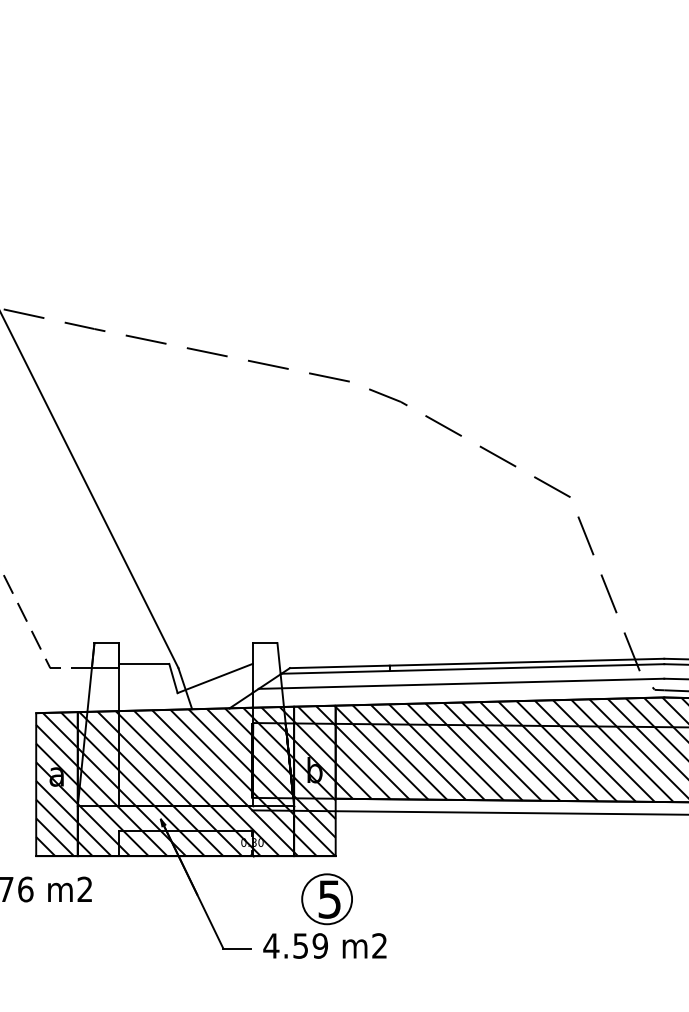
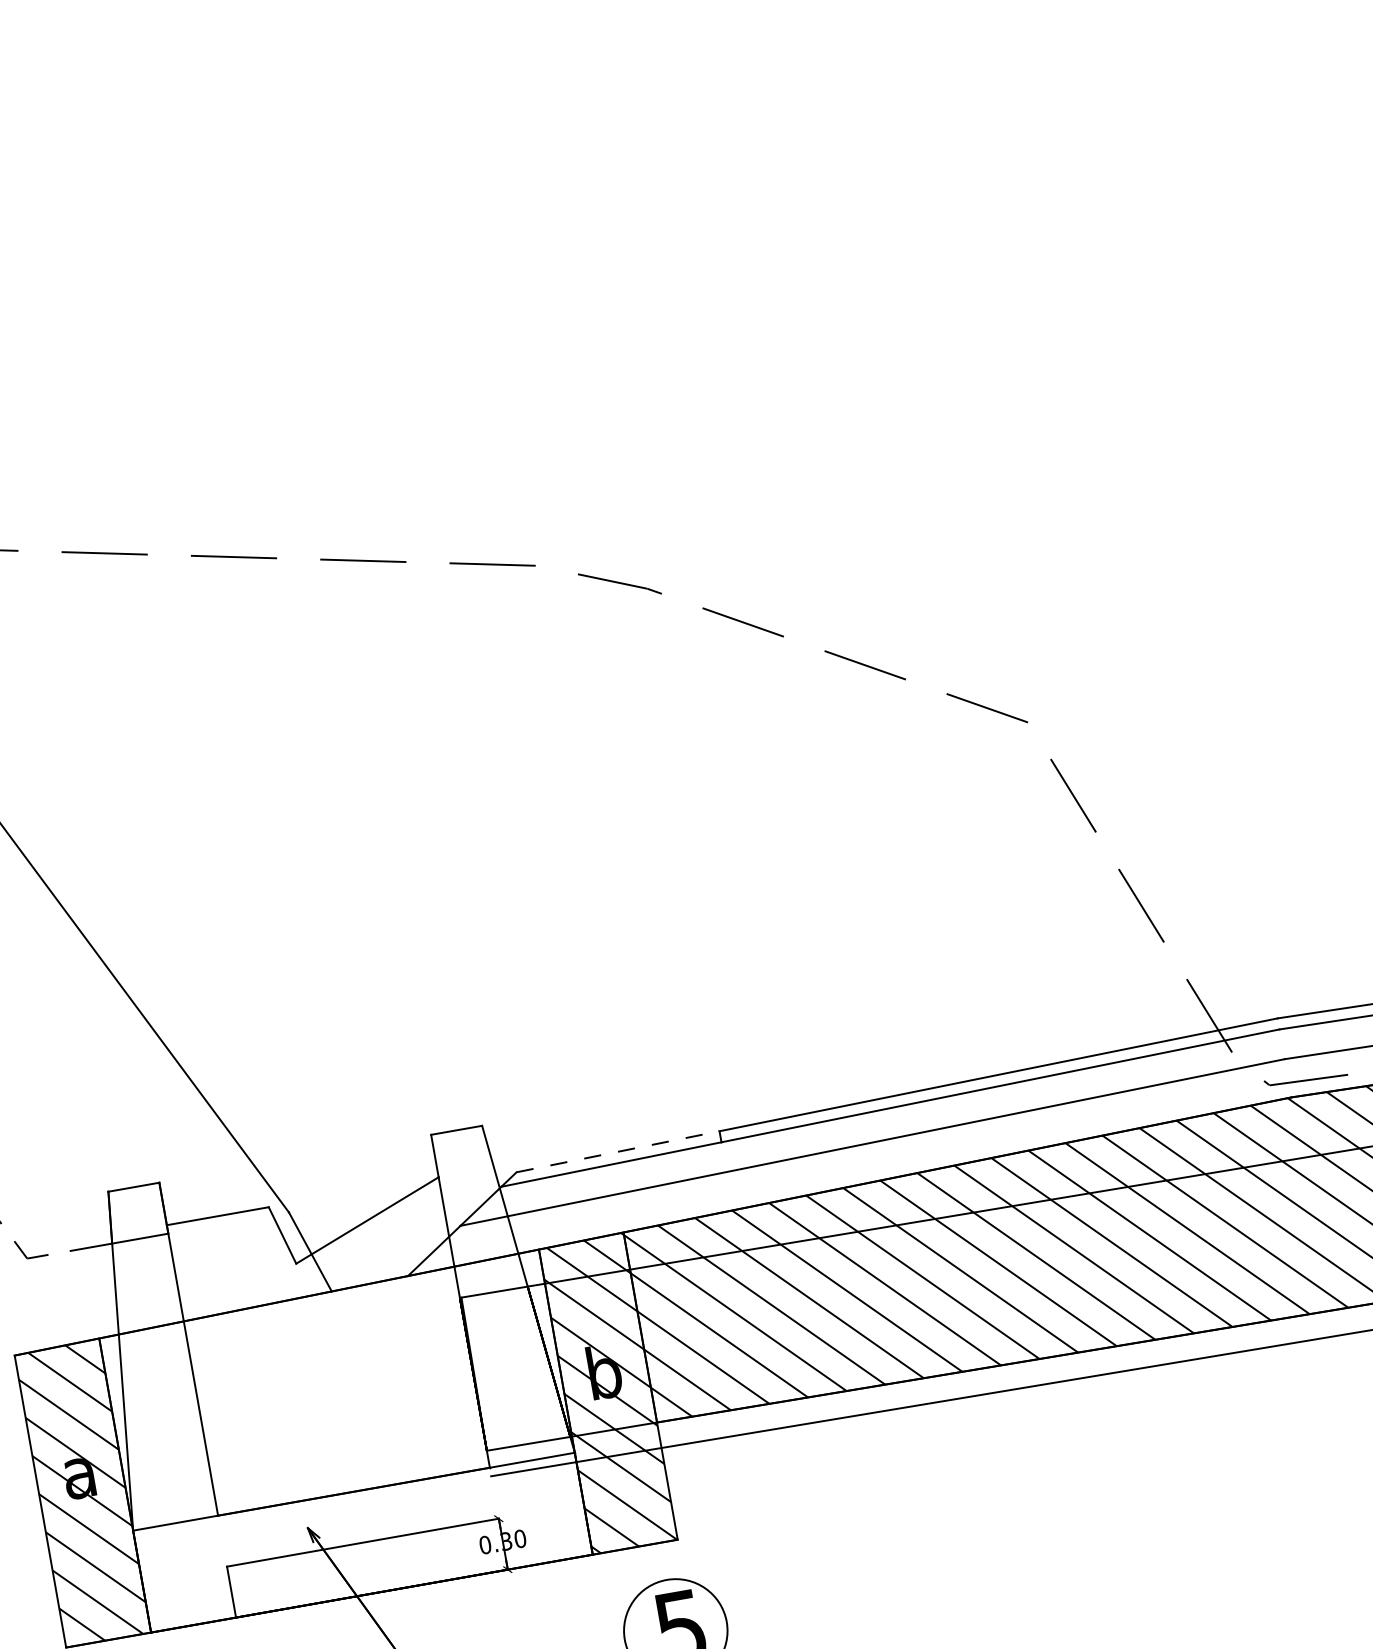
line: (339, 666) -> (617, 1151), solid -> dashed
hatch: (185, 781) -> (344, 1441), removed

